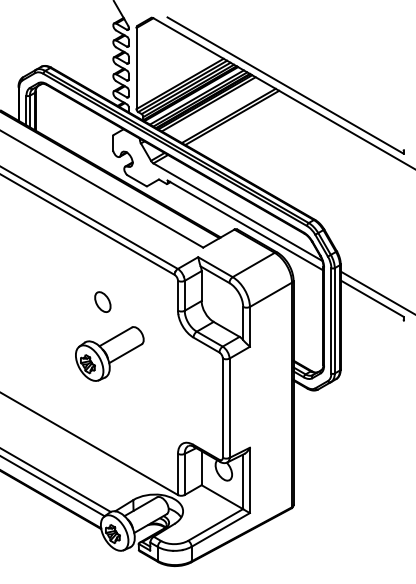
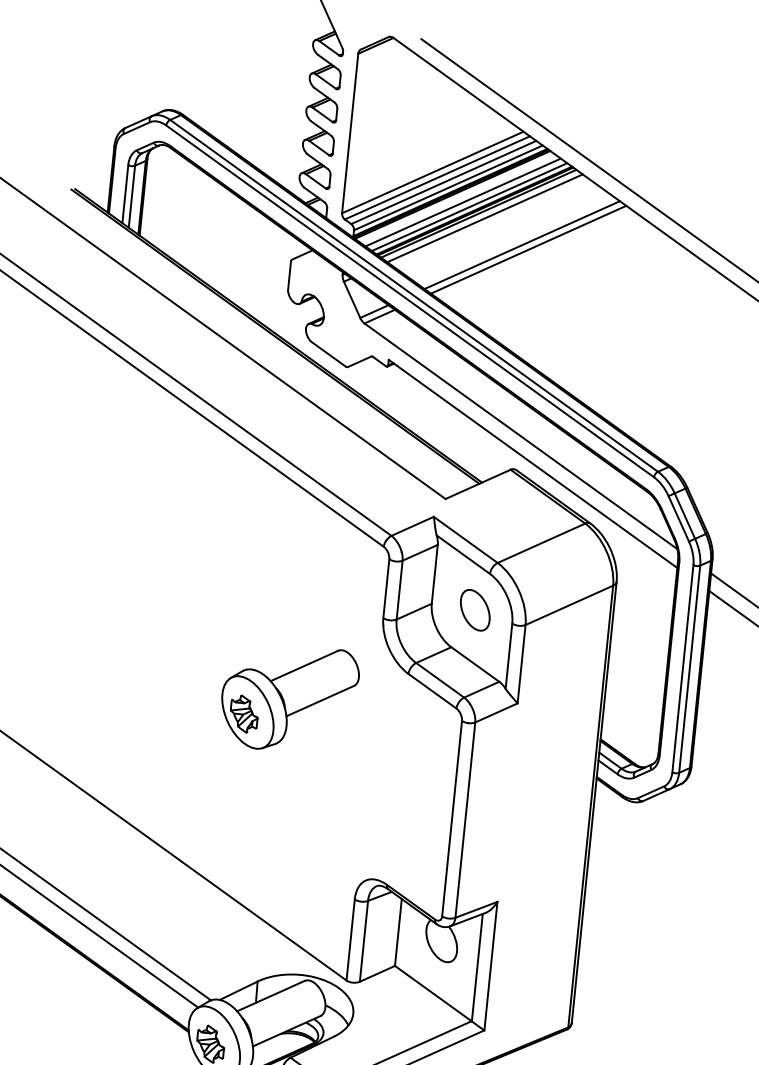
part: (102, 301) -> (474, 609), moved
part: (109, 353) -> (288, 697), moved

